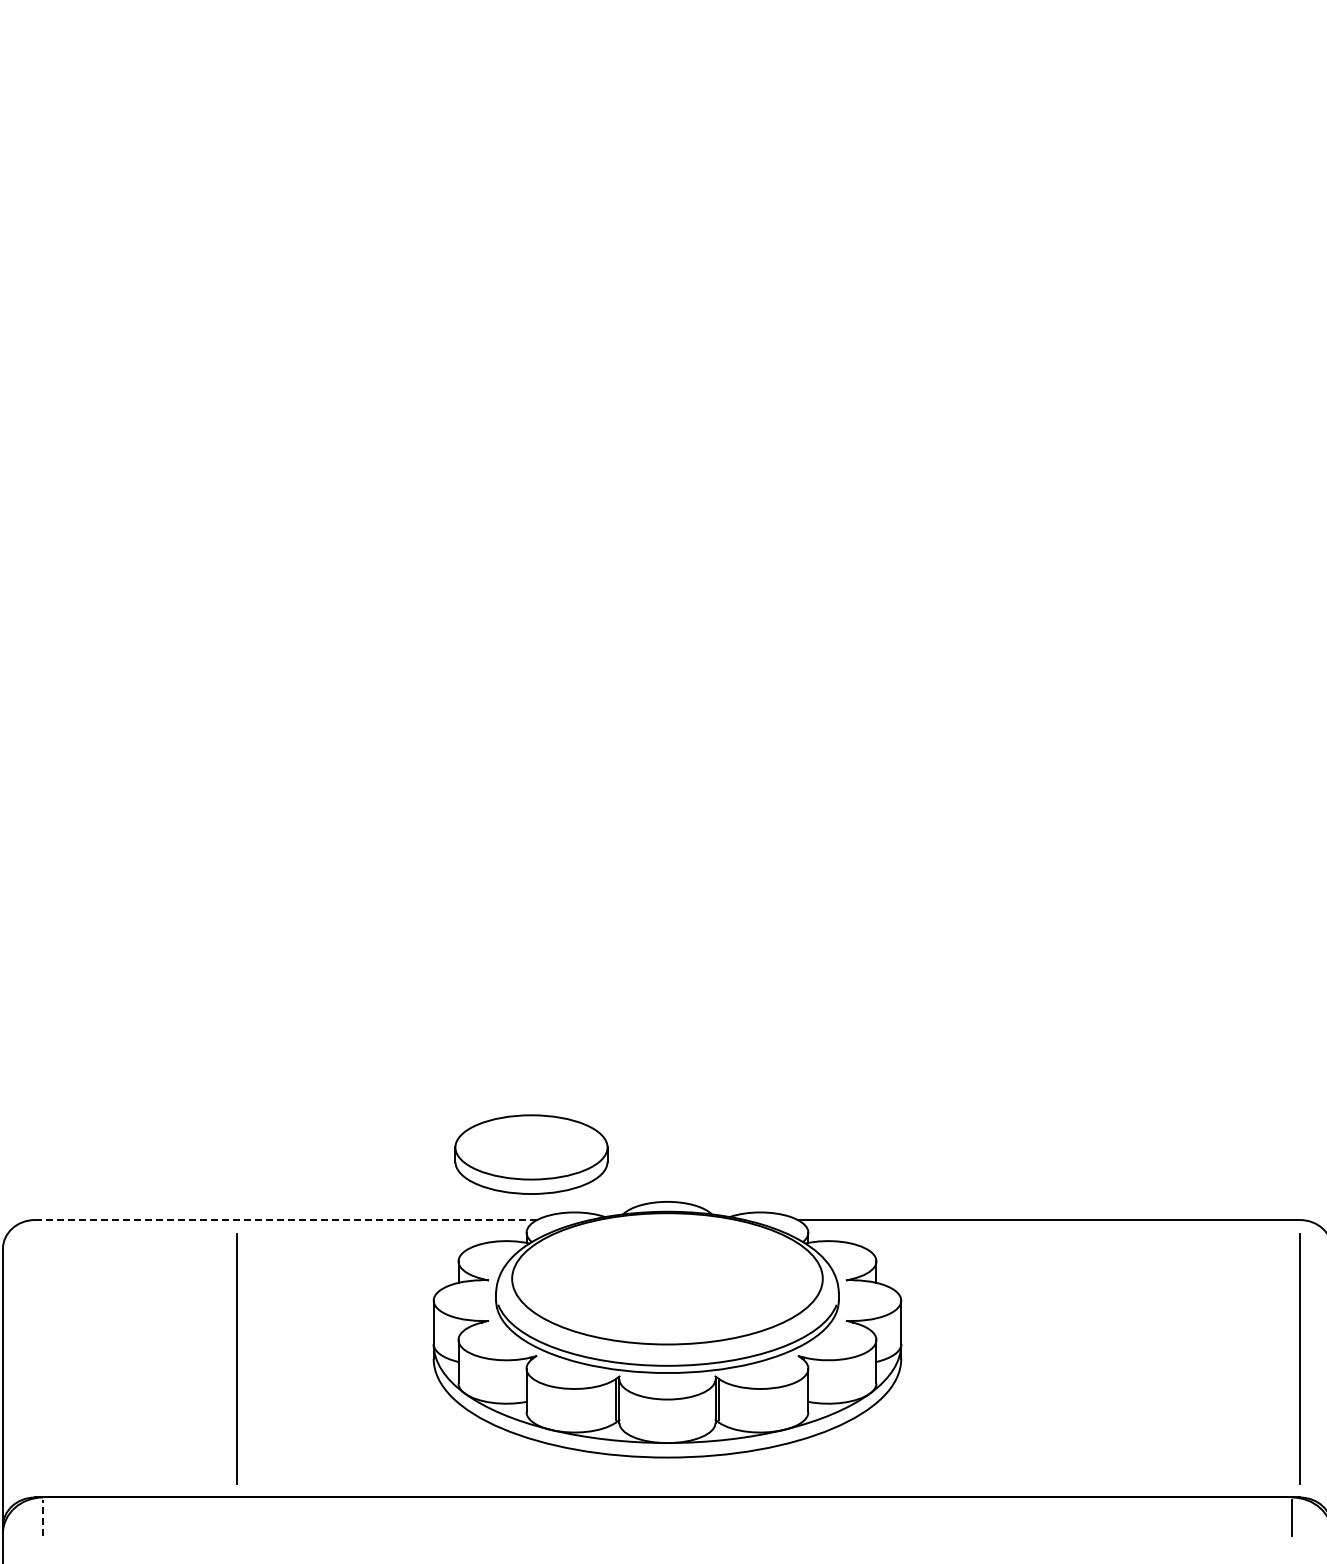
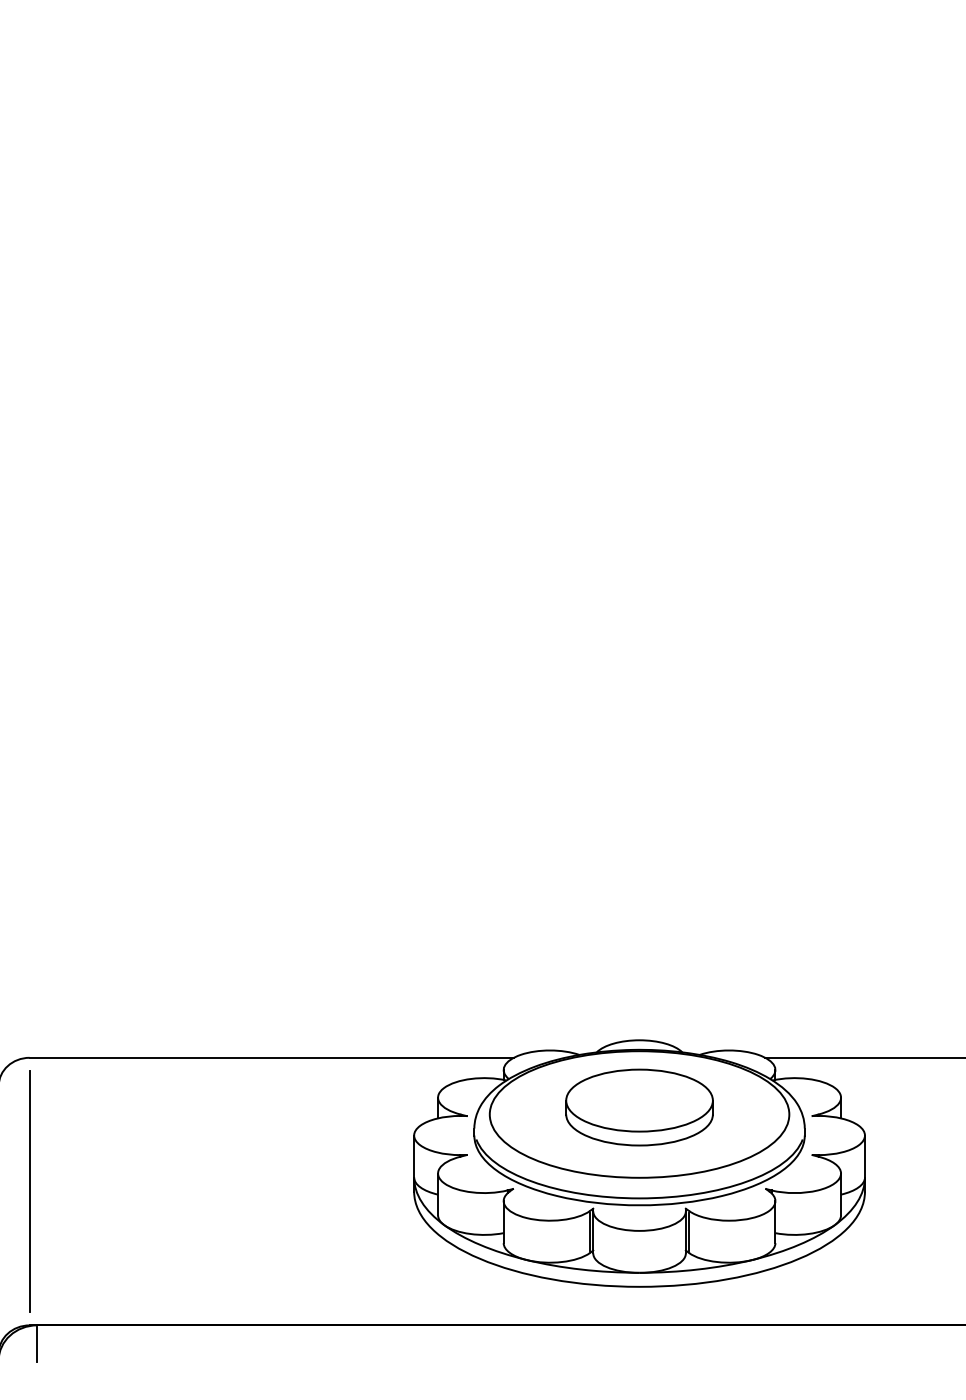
part: (531, 1154) -> (639, 1107), moved
line: (286, 1220) -> (272, 1058), dashed -> solid
line: (236, 1358) -> (29, 1191), moved
line: (42, 1517) -> (36, 1344), dashed -> solid

